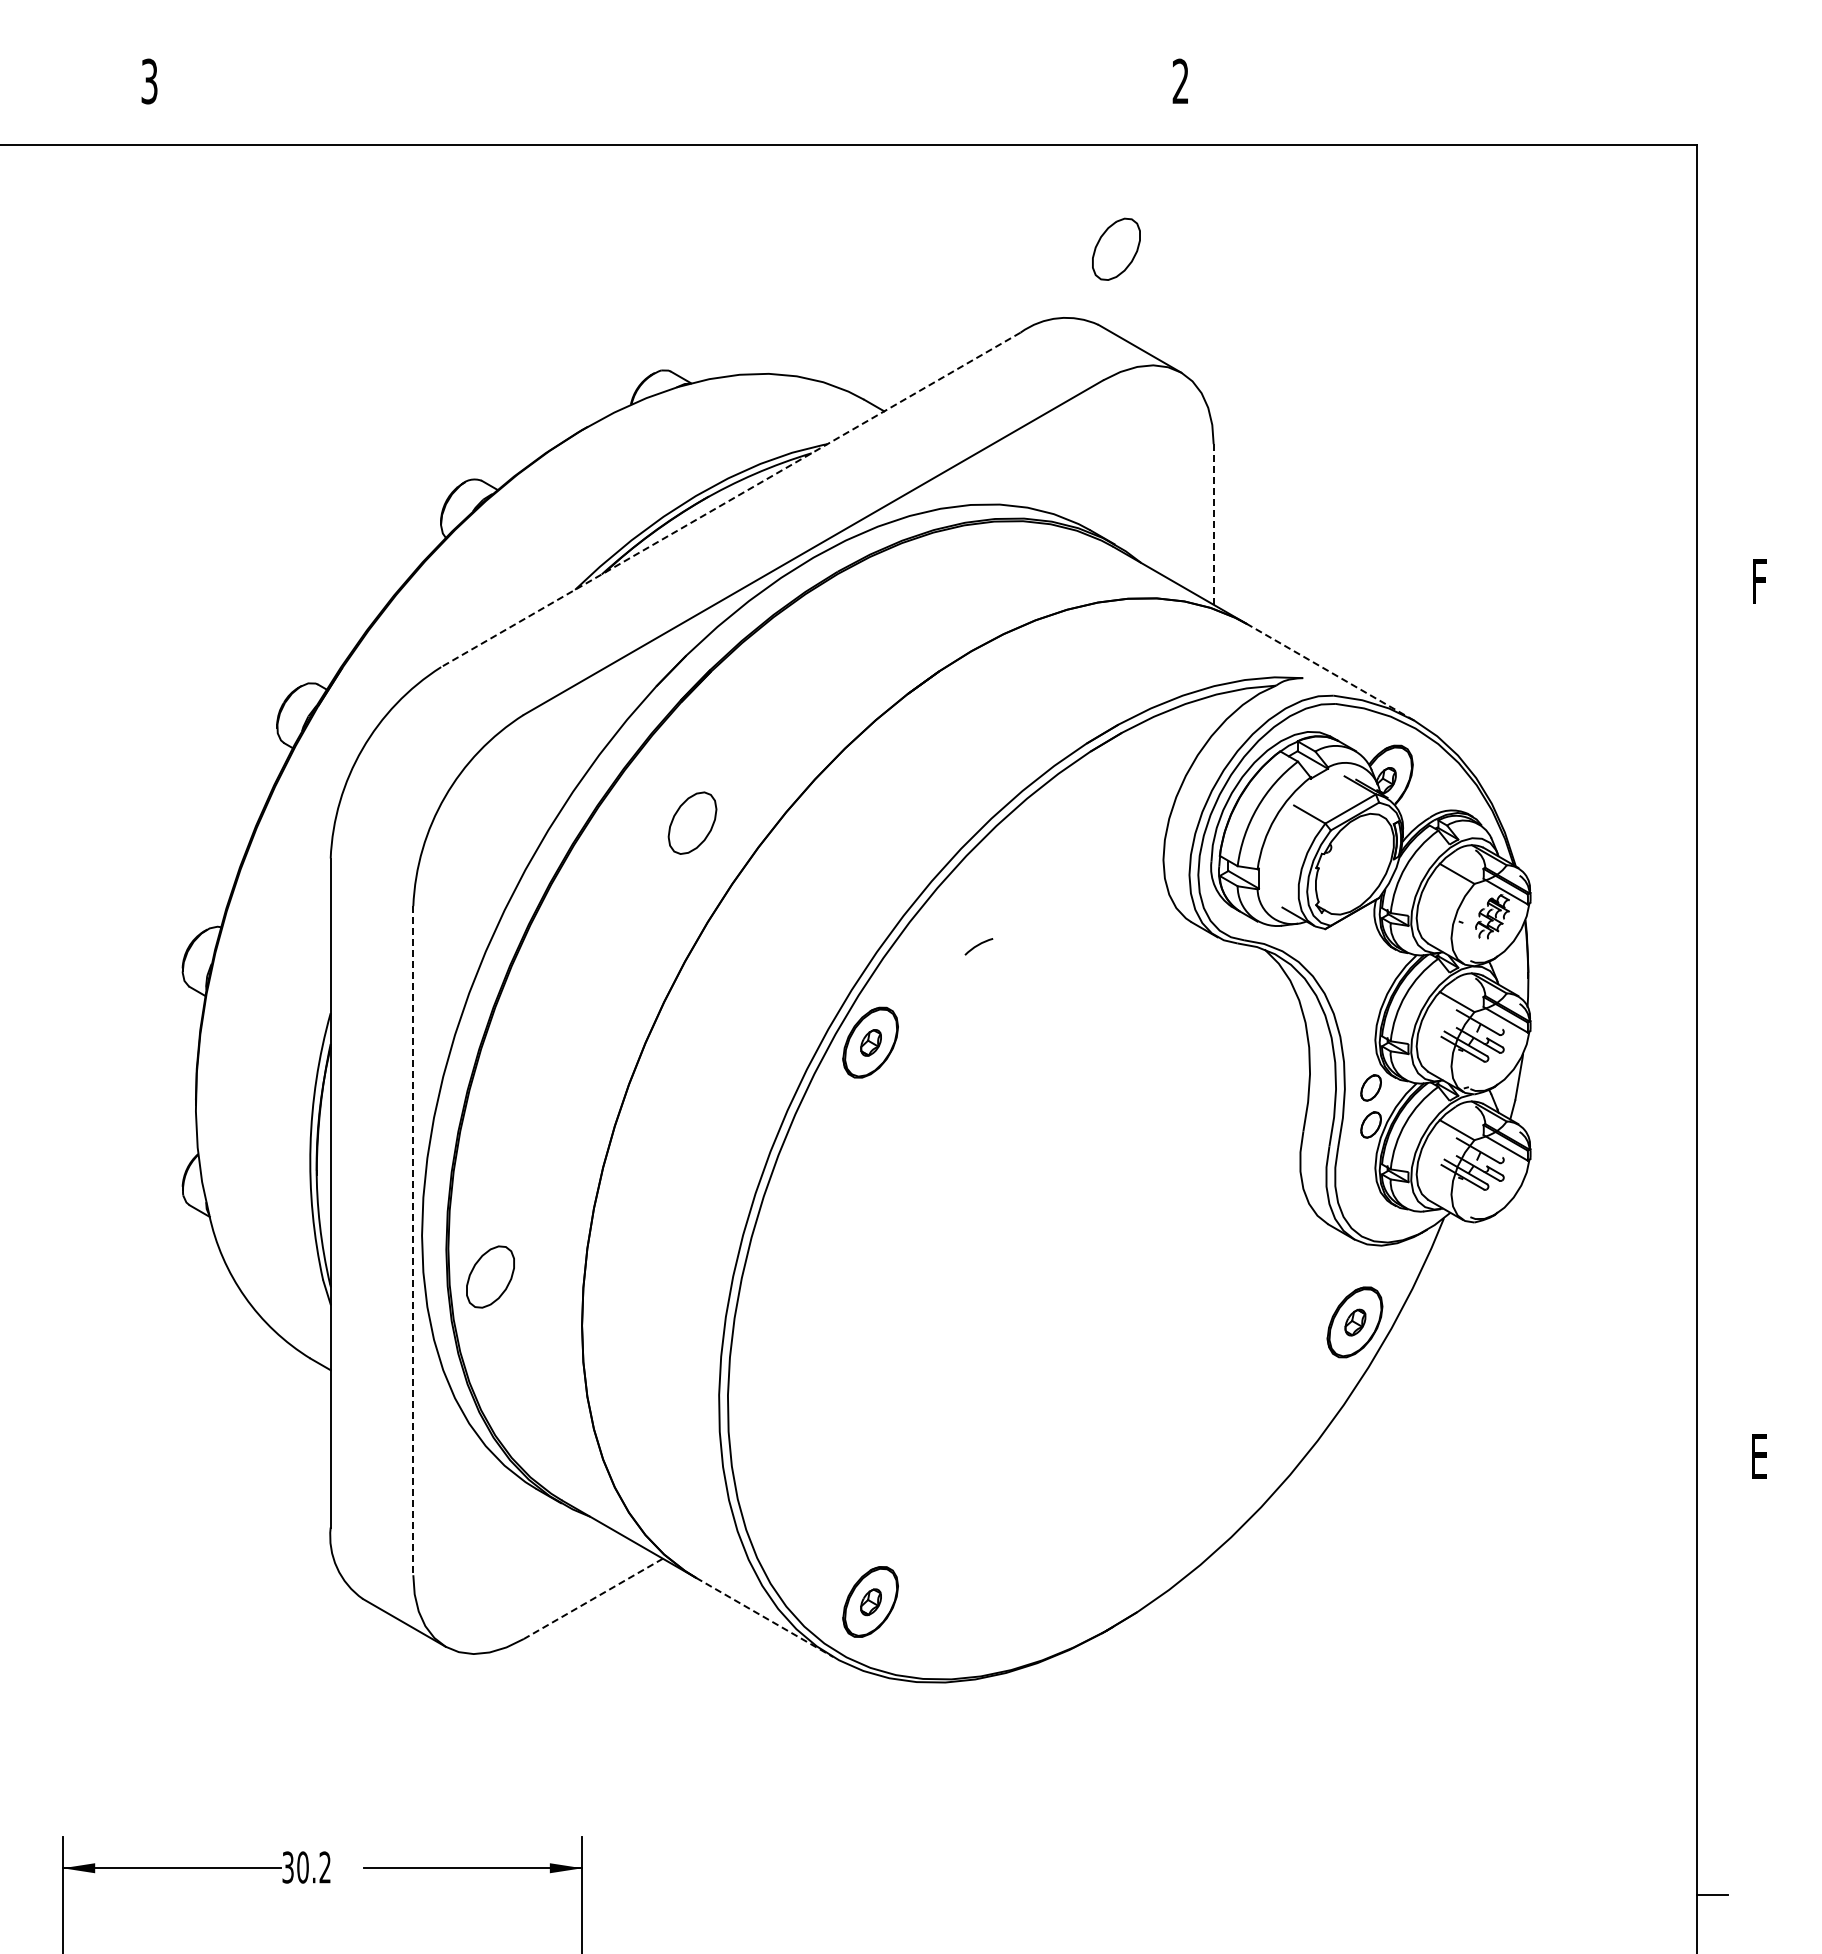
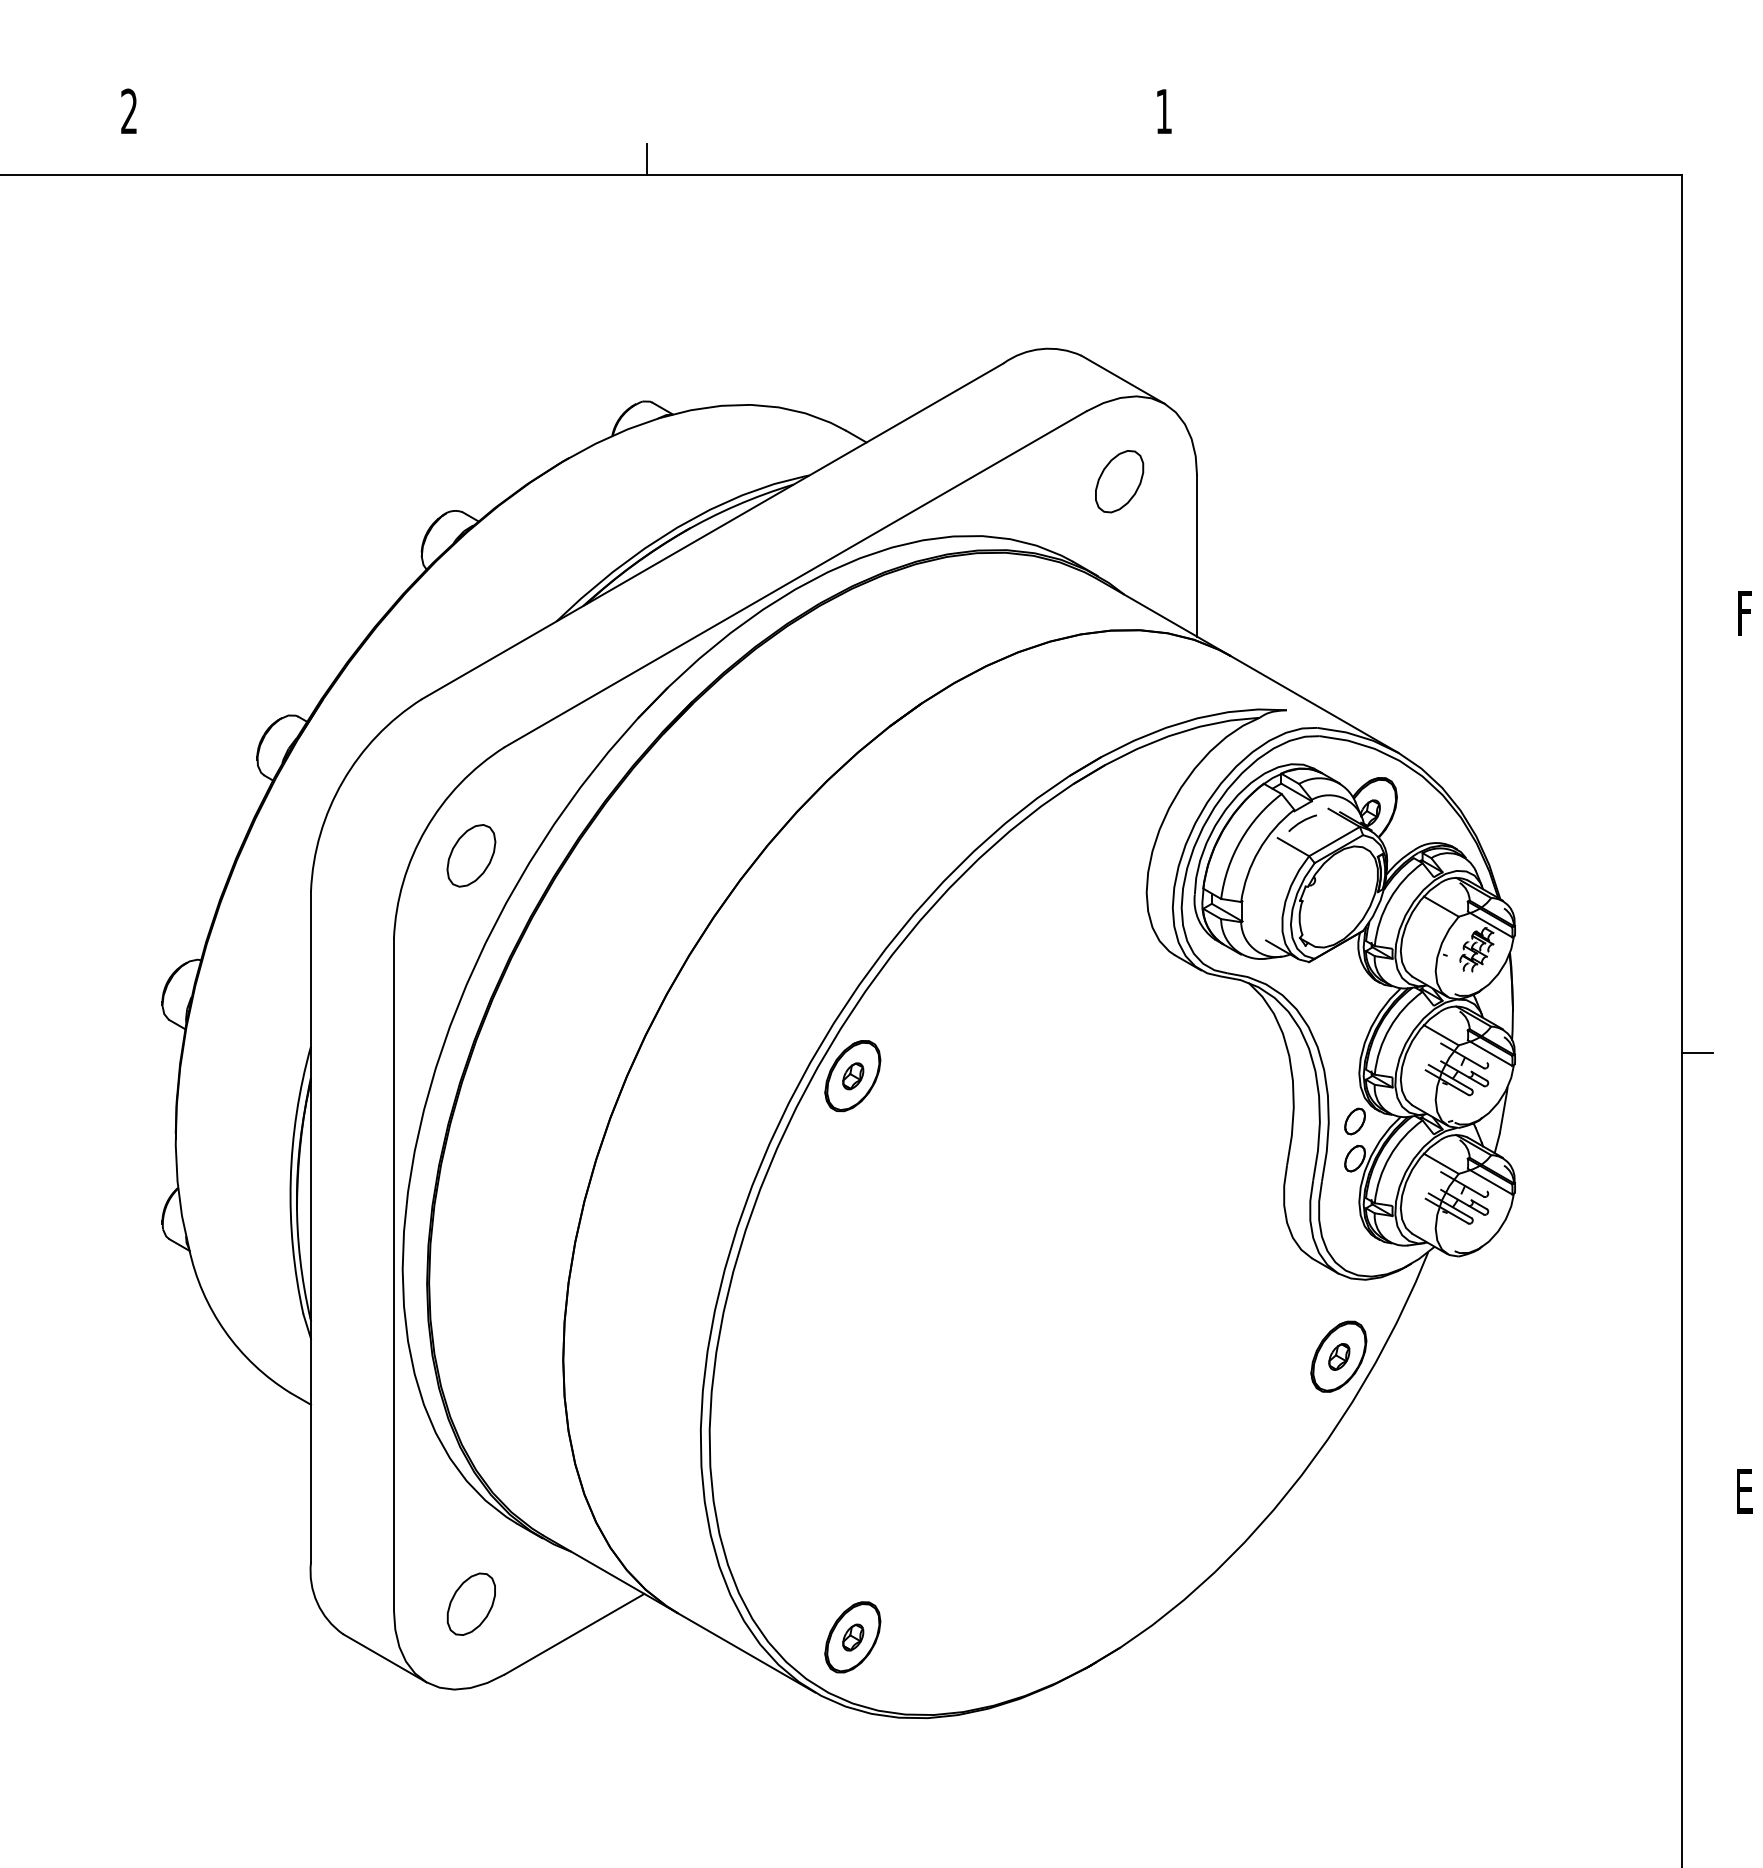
text: (1180, 80) -> (1163, 110), 2 -> 1
text: (149, 81) -> (129, 111), 3 -> 2
line: (665, 128) -> (646, 158), added
part: (1116, 248) -> (1119, 480), moved
line: (730, 500) -> (712, 531), dashed -> solid
line: (1213, 524) -> (1196, 556), dashed -> solid
line: (1330, 672) -> (1314, 704), dashed -> solid
part: (692, 822) -> (471, 855), moved
arc: (978, 946) -> (1302, 823), moved
line: (1712, 1019) -> (1697, 1052), added
line: (413, 1240) -> (394, 1274), dashed -> solid
part: (490, 1276) -> (471, 1603), moved
line: (592, 1599) -> (573, 1634), dashed -> solid
line: (765, 1617) -> (747, 1652), dashed -> solid

